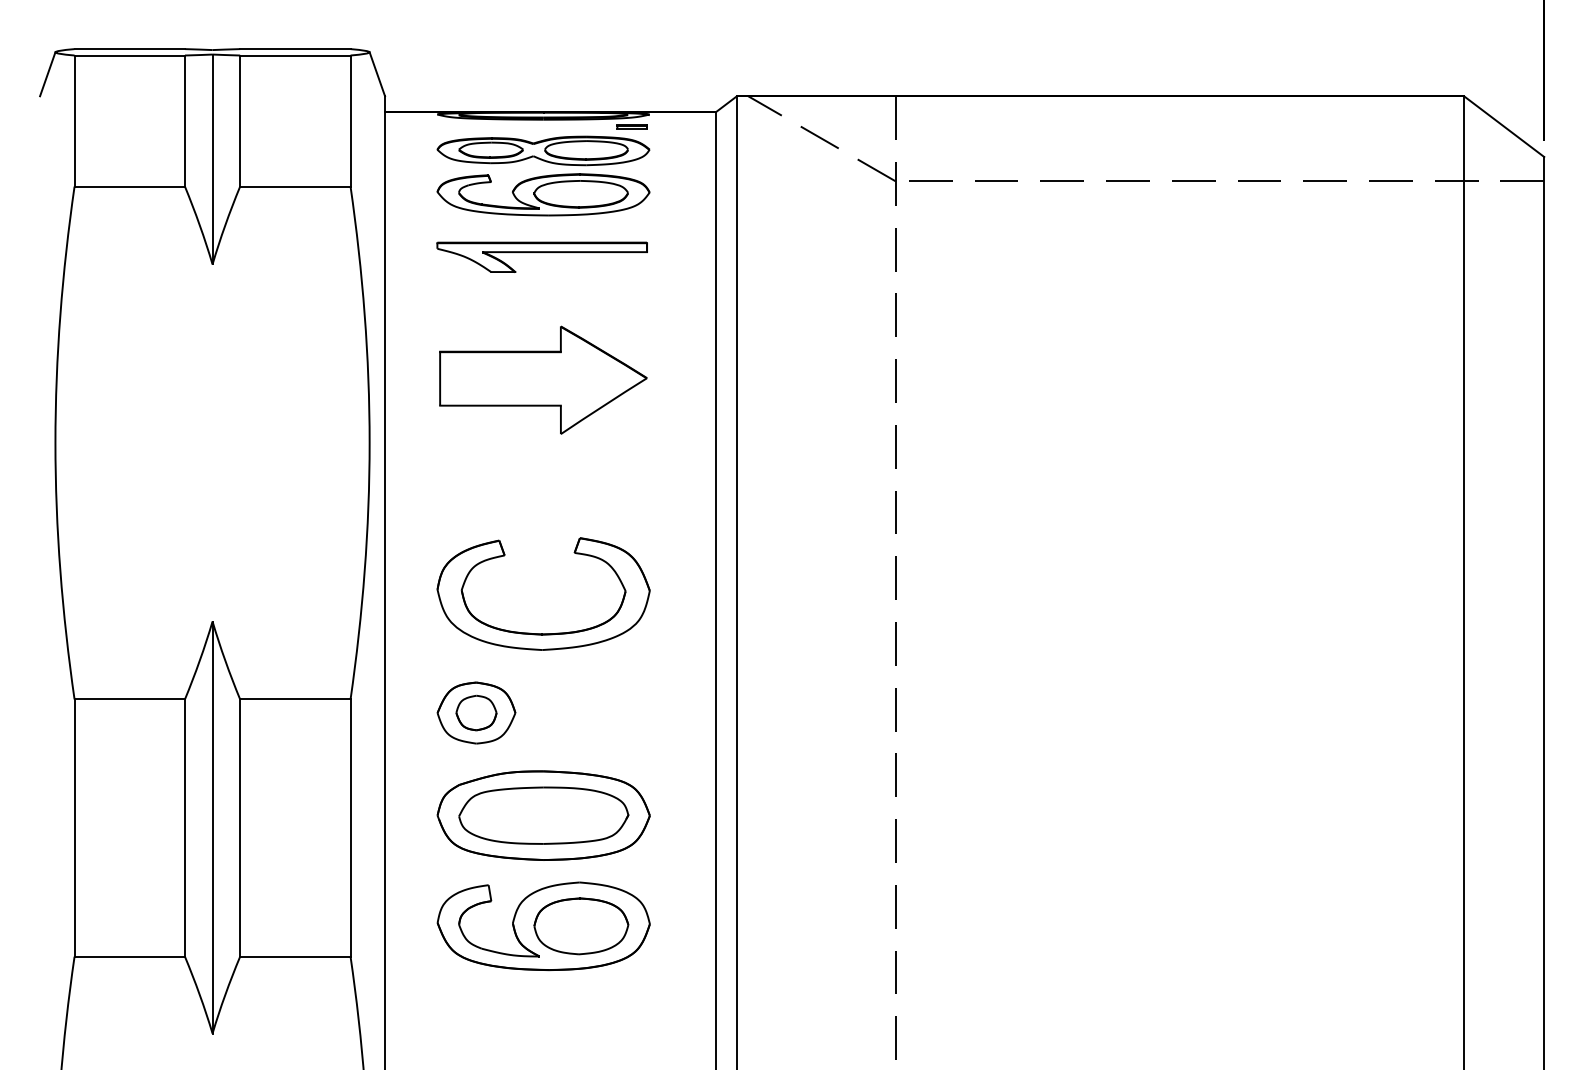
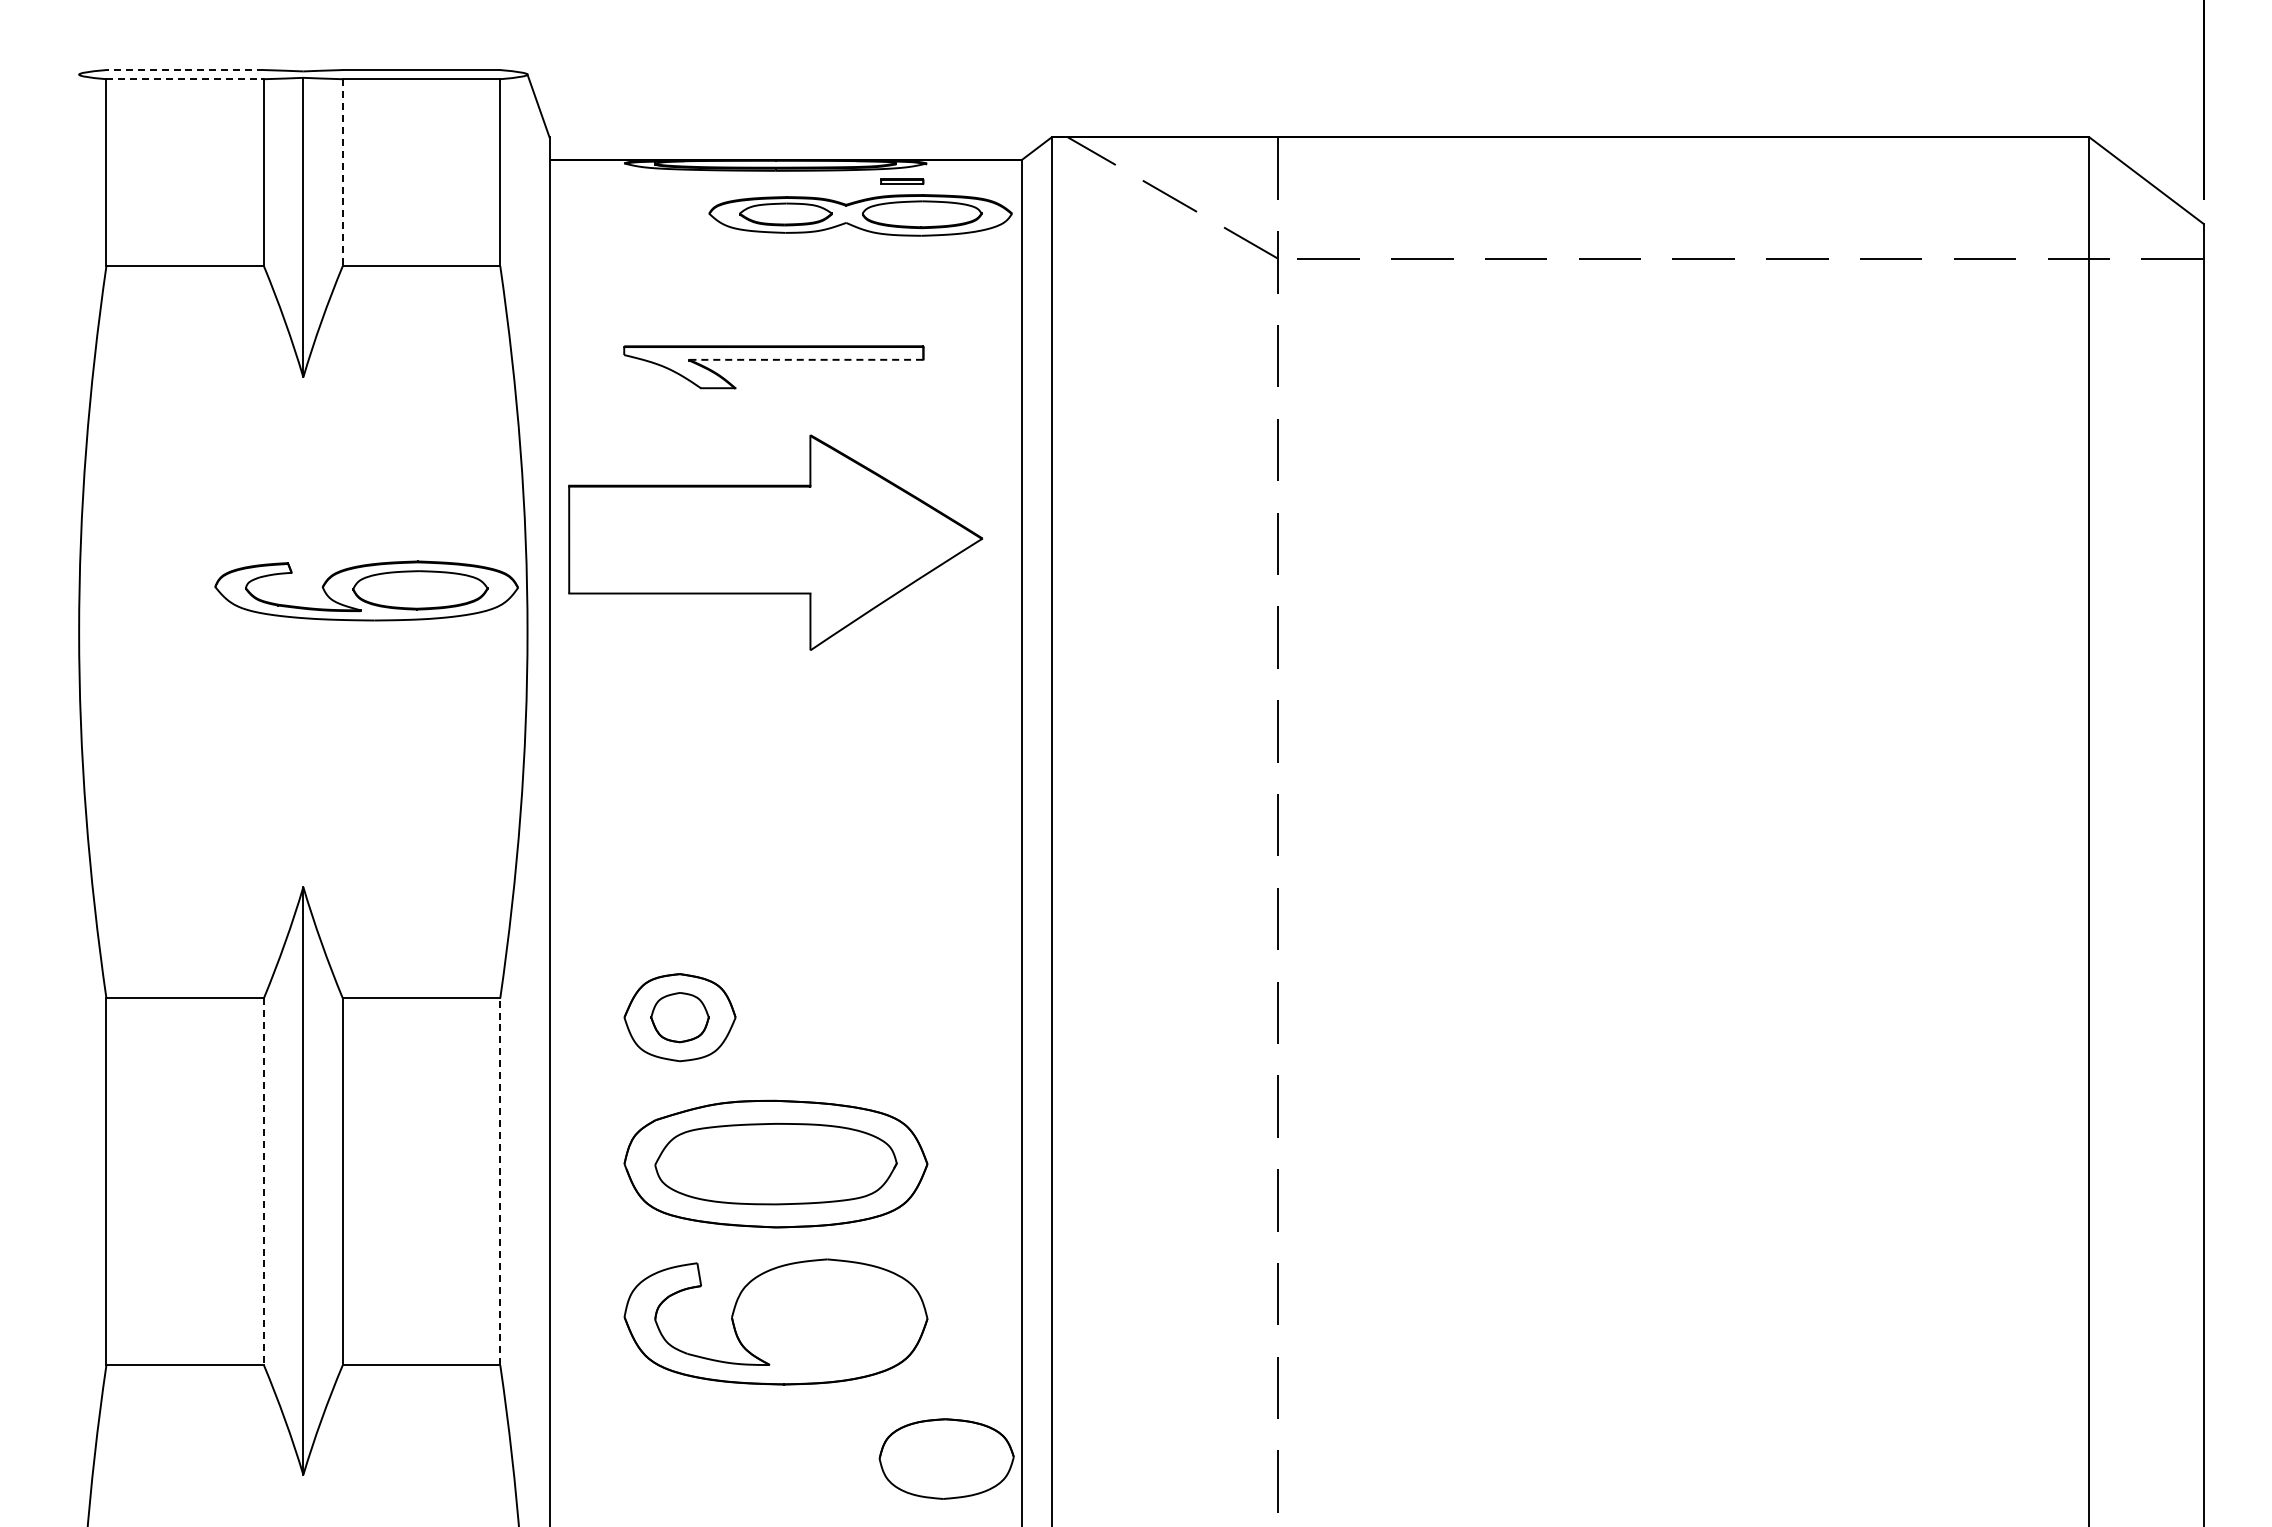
line: (129, 49) -> (185, 70), solid -> dashed
line: (129, 55) -> (185, 79), solid -> dashed
line: (48, 73) -> (68, 105), removed
line: (239, 120) -> (342, 172), solid -> dashed
part: (543, 151) -> (860, 215), moved
part: (543, 194) -> (366, 590), moved
line: (565, 251) -> (806, 359), solid -> dashed
part: (543, 380) -> (775, 542), size x1.4
part: (543, 633) -> (775, 904), removed
line: (184, 827) -> (263, 1181), solid -> dashed
line: (350, 827) -> (500, 1181), solid -> dashed
part: (581, 925) -> (946, 1458), moved

